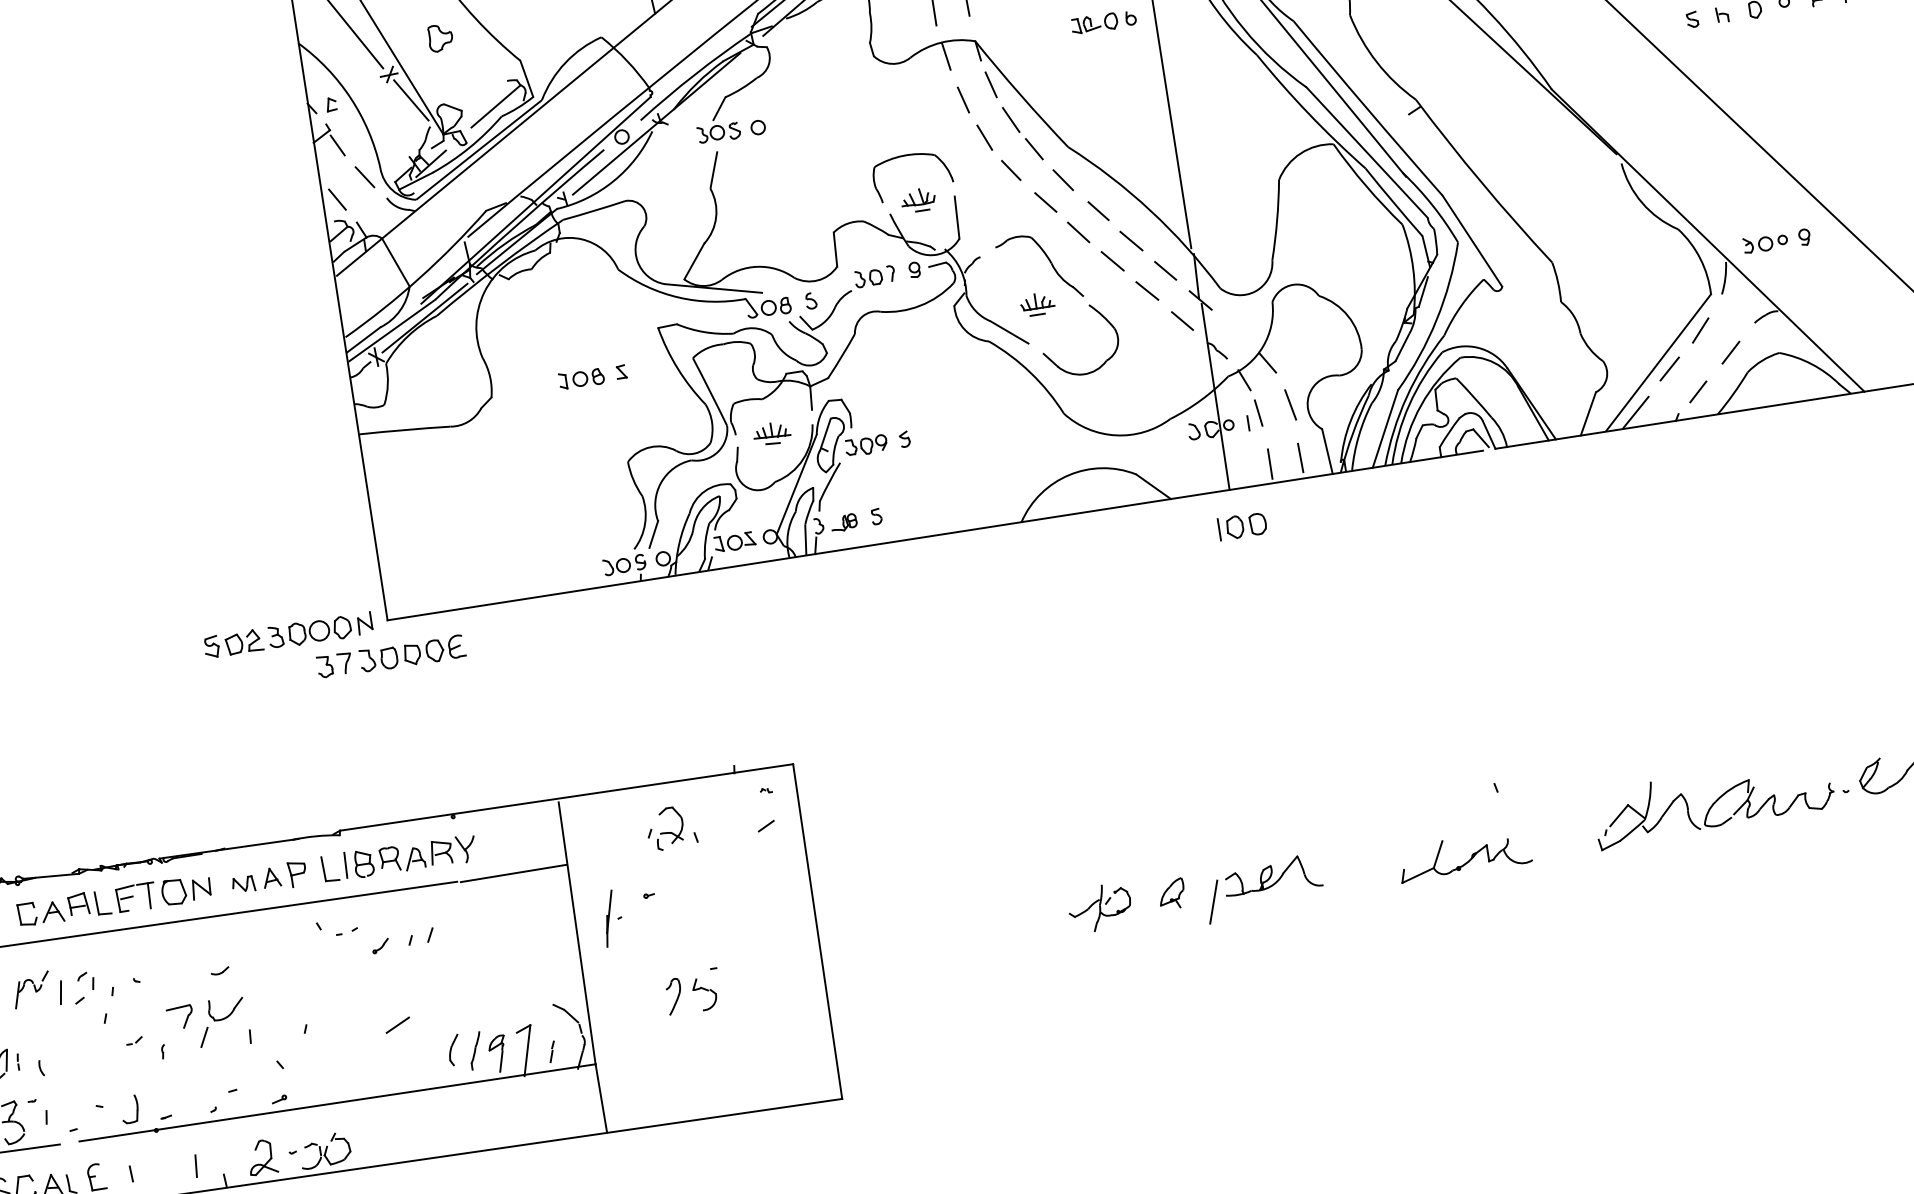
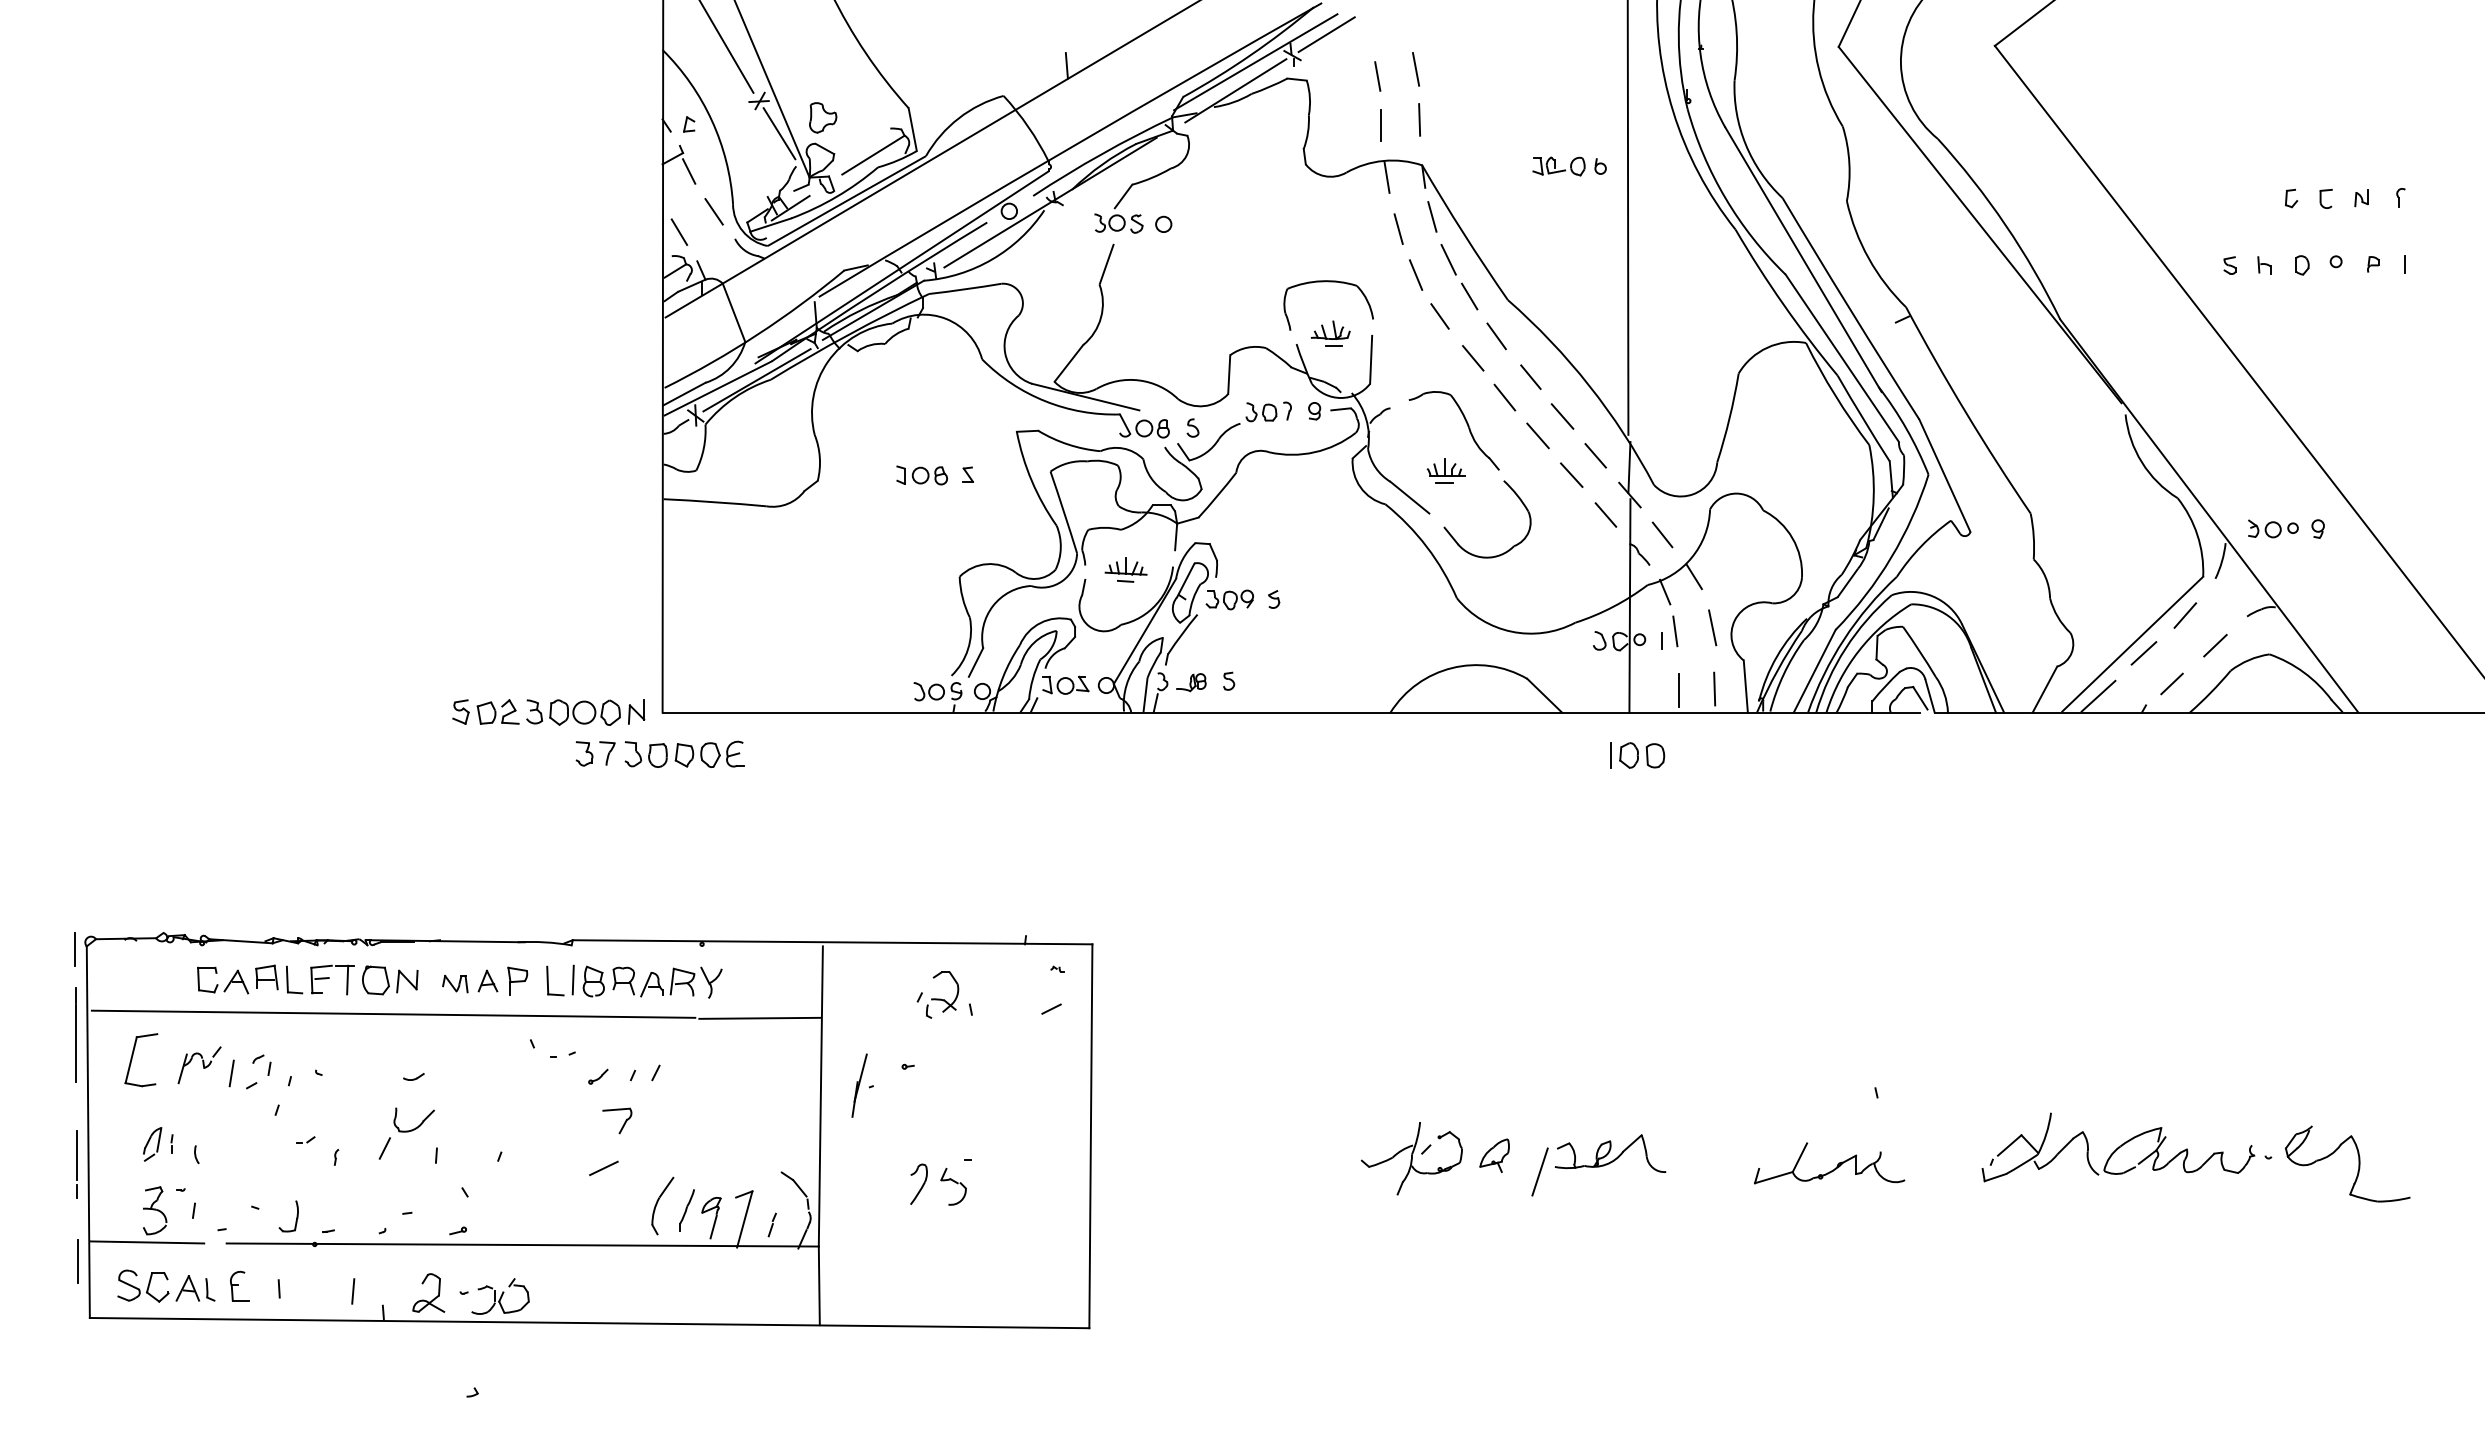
part: (440, 37) -> (823, 117), moved
line: (1234, 330) -> (1662, 534), added
part: (1099, 907) -> (1411, 1158), size x1.43
part: (186, 1018) -> (623, 1123), moved
part: (453, 1049) -> (662, 1205), size x1.67

